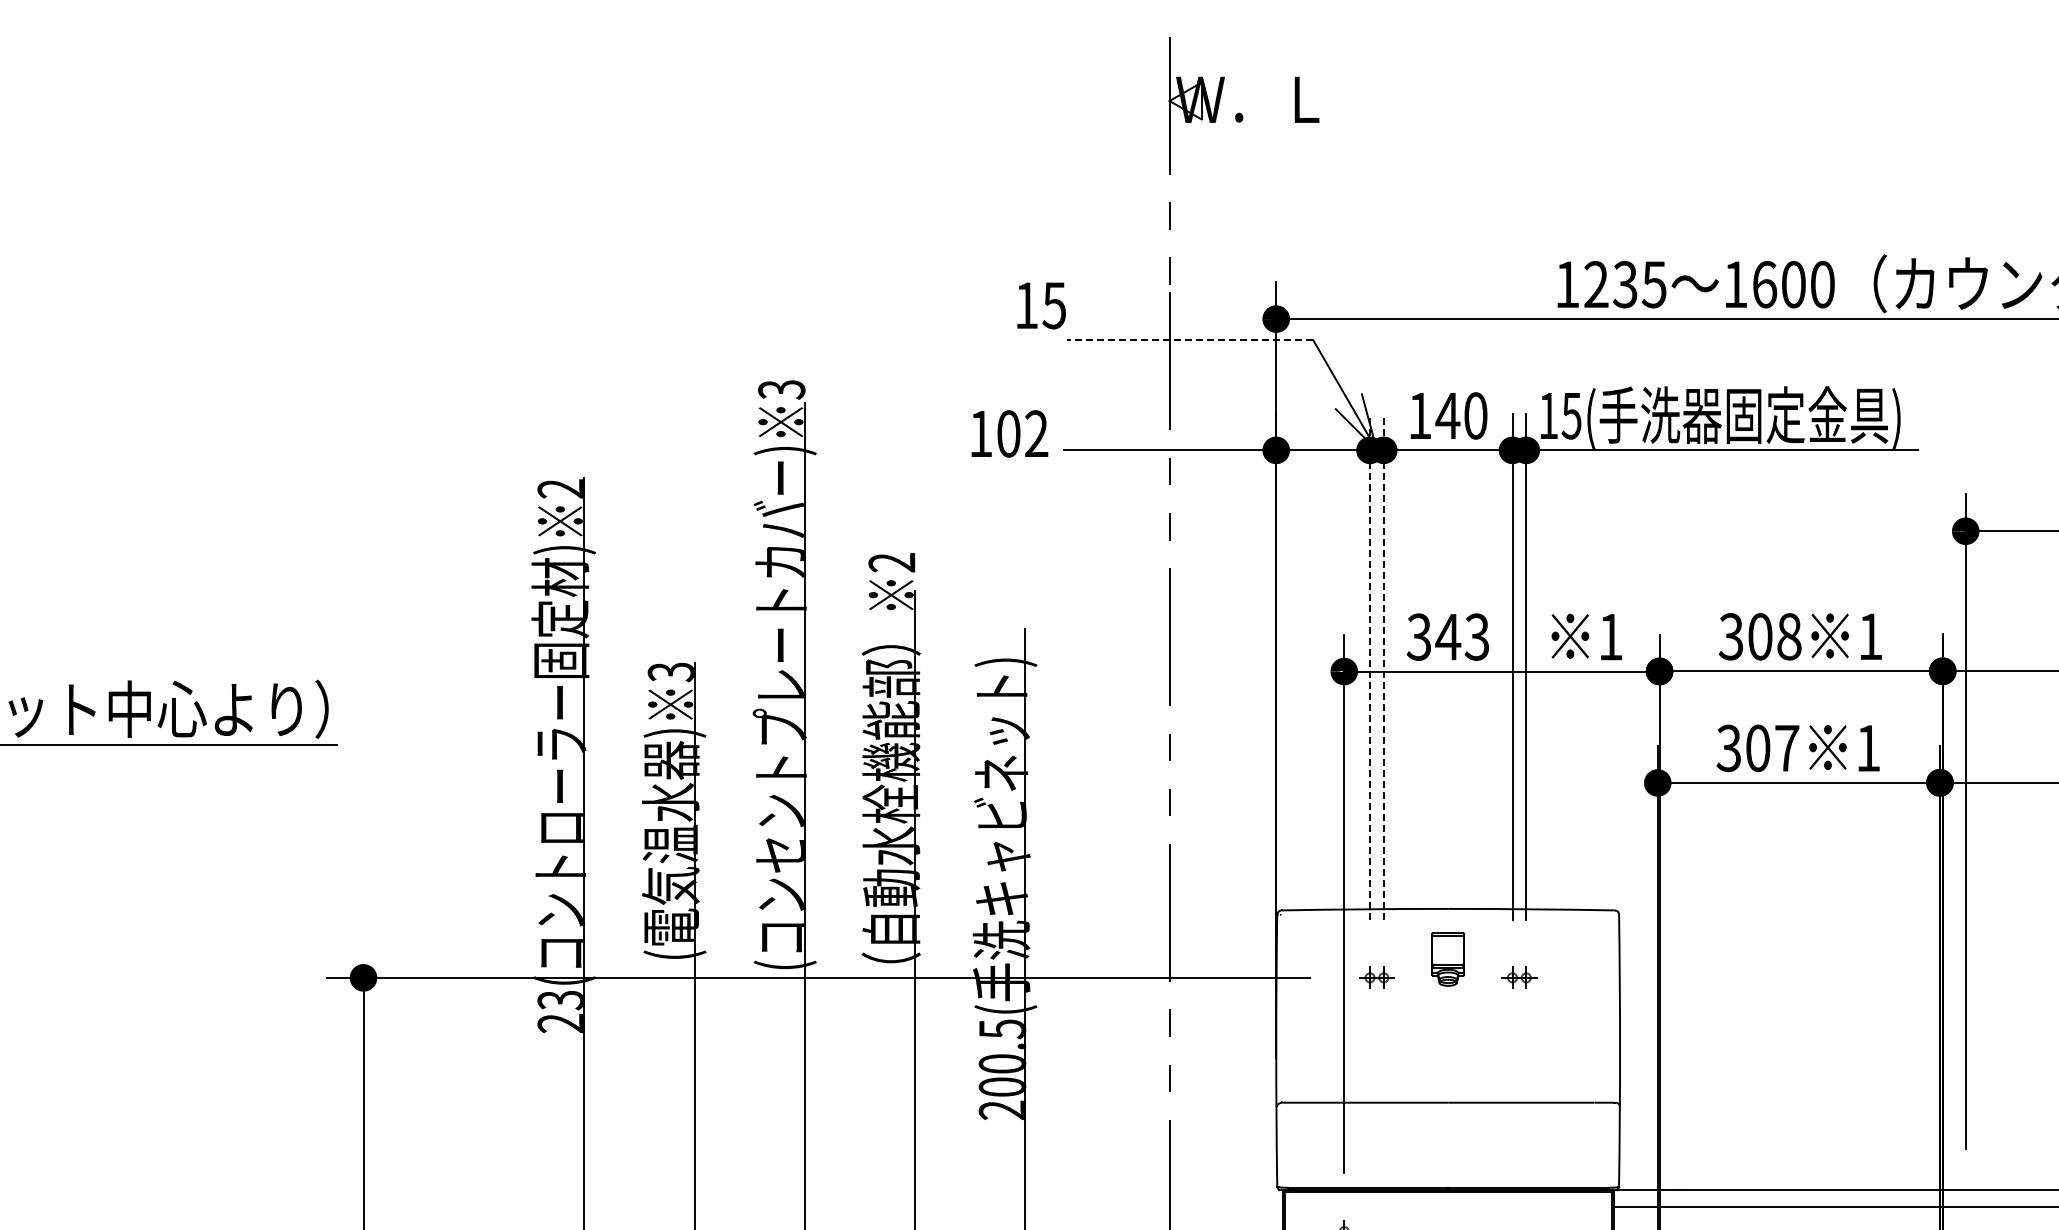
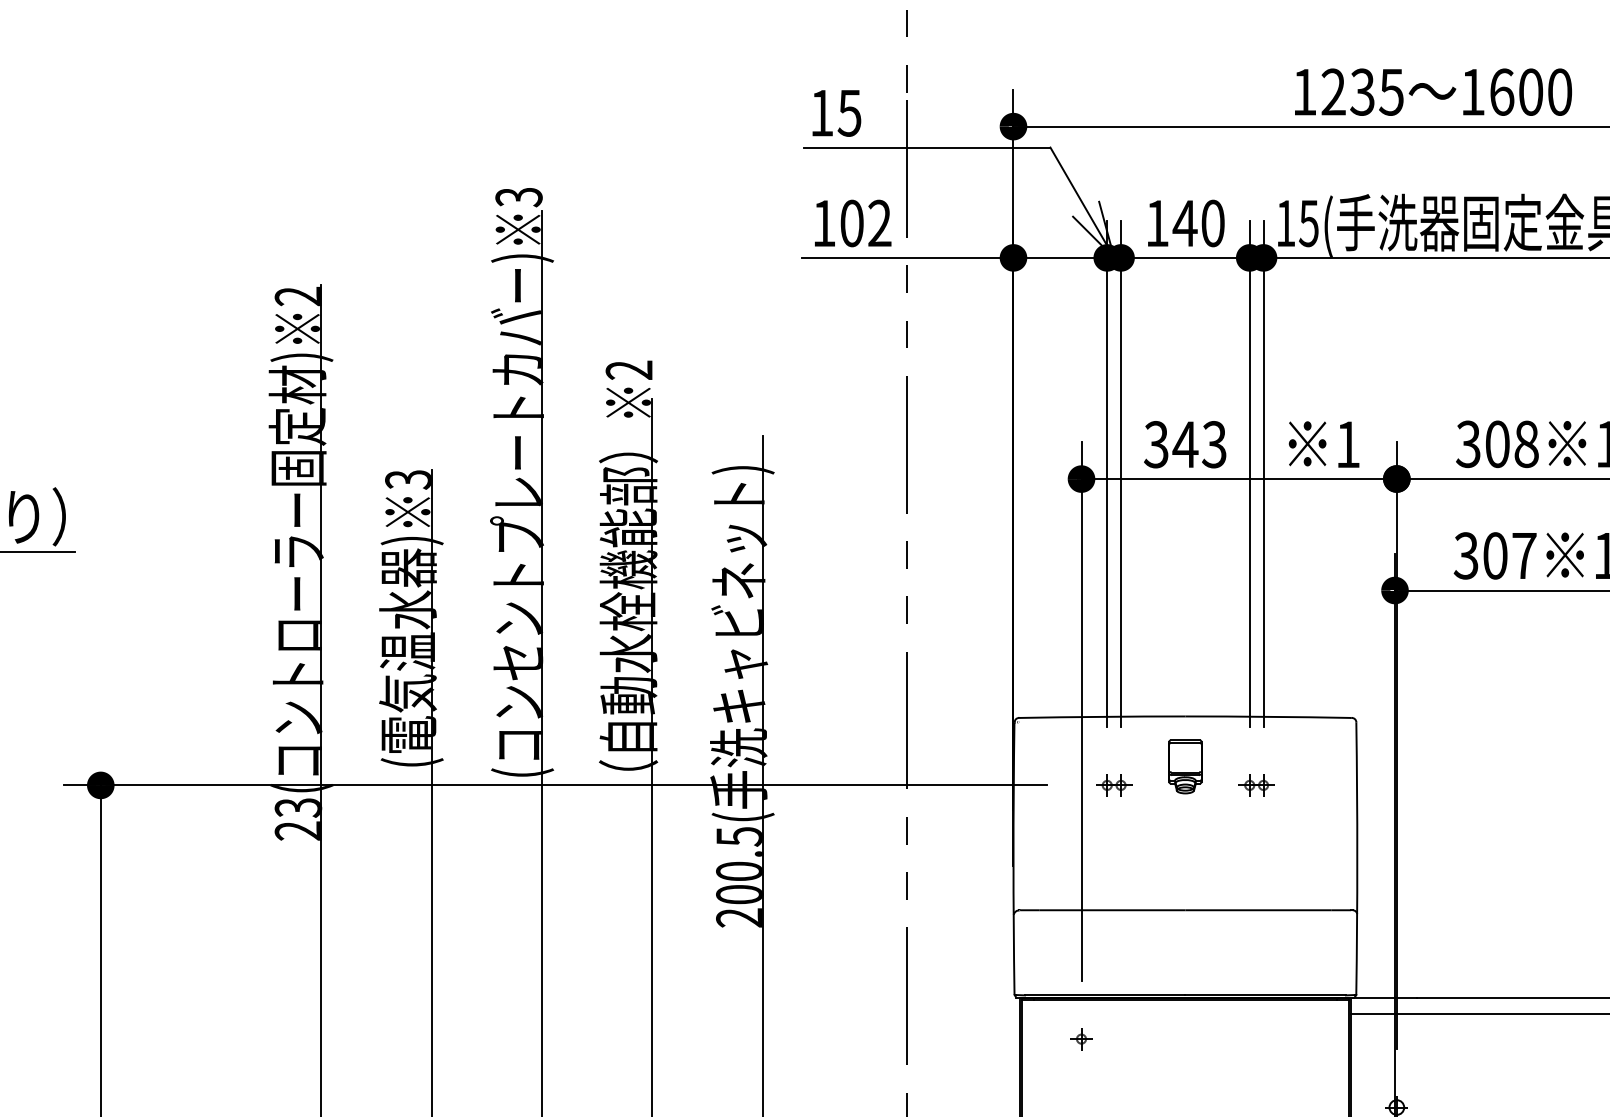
text: (1041, 305) -> (836, 113), moved
line: (1189, 340) -> (926, 148), dashed -> solid
text: (1009, 433) -> (852, 223), moved
line: (1370, 666) -> (1107, 474), dashed -> solid
line: (1383, 666) -> (1120, 474), dashed -> solid

